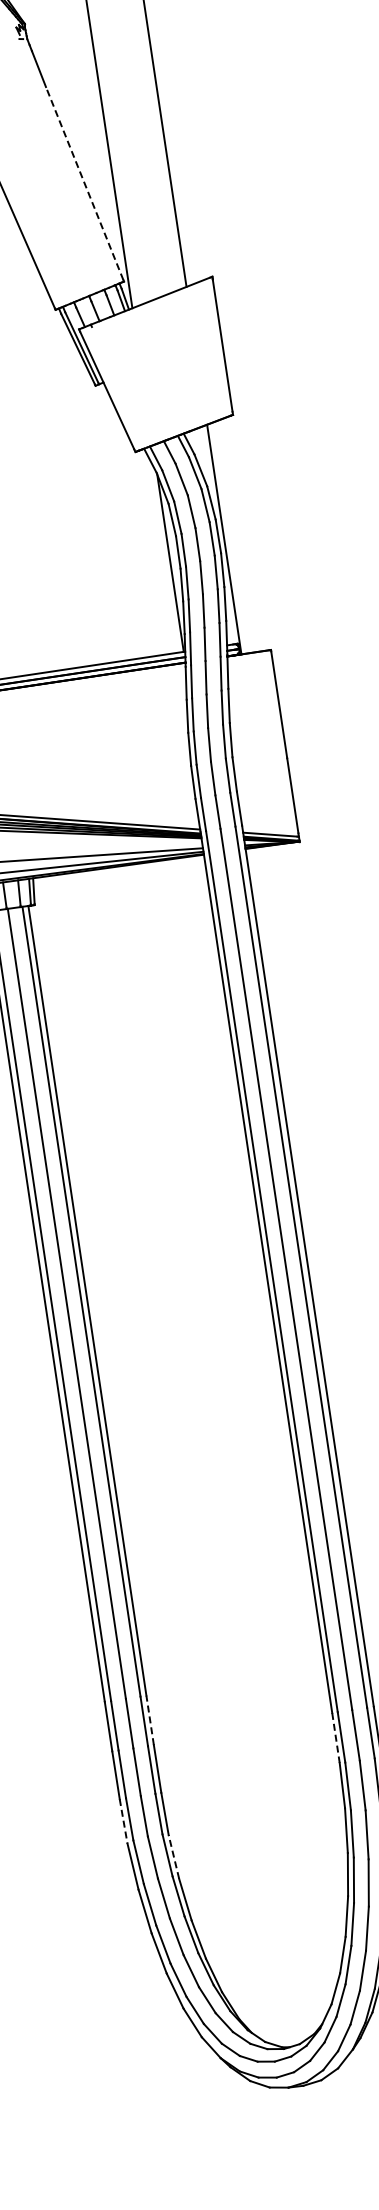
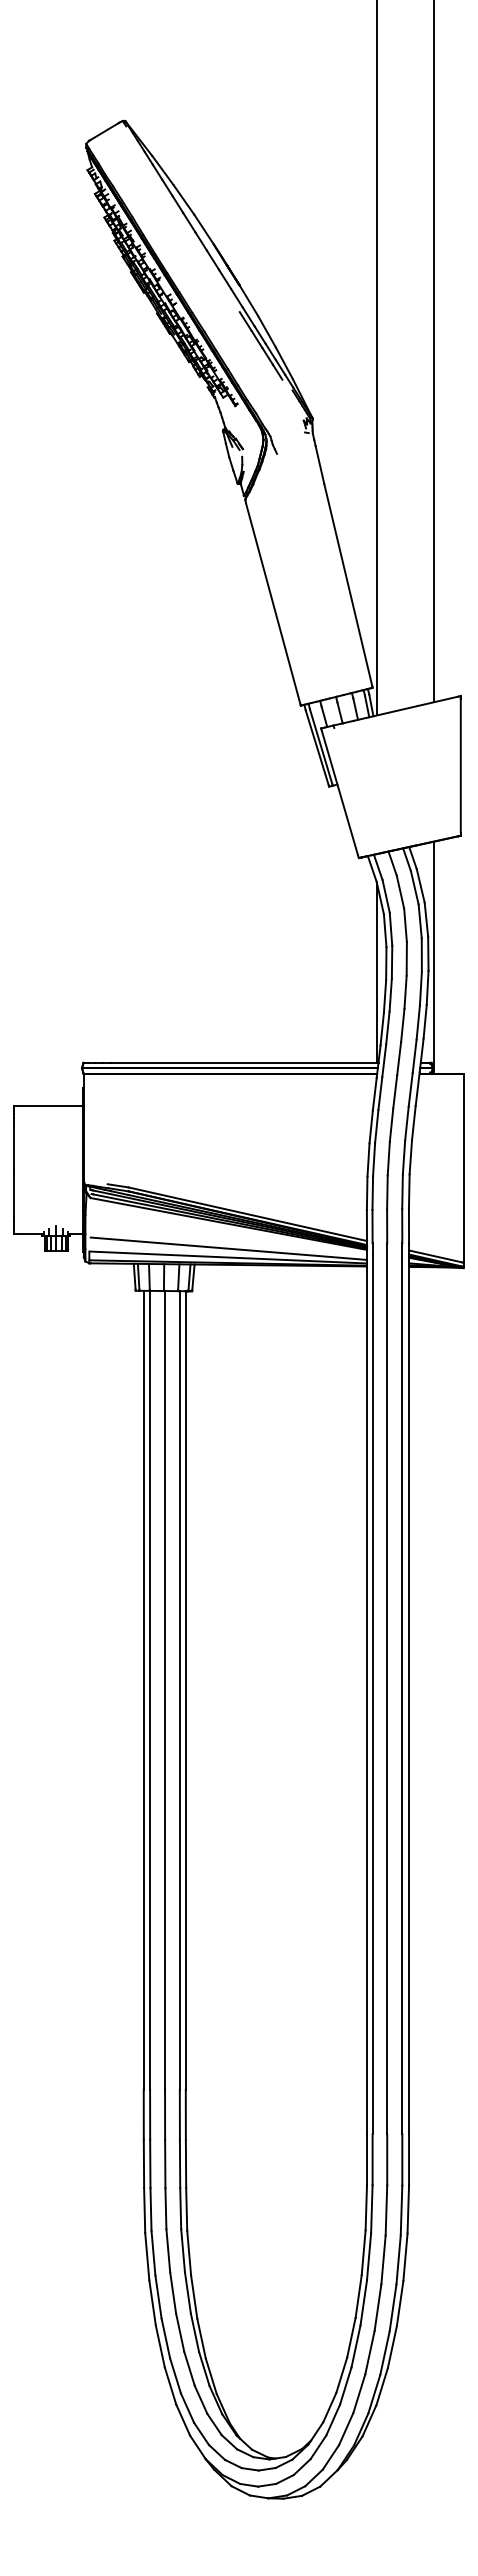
line: (84, 182) -> (348, 584), dashed -> solid
line: (149, 1720) -> (185, 2114), dashed -> solid
line: (336, 1738) -> (367, 2160), dashed -> solid
line: (123, 1821) -> (144, 2210), dashed -> solid
line: (174, 1857) -> (189, 2253), dashed -> solid

